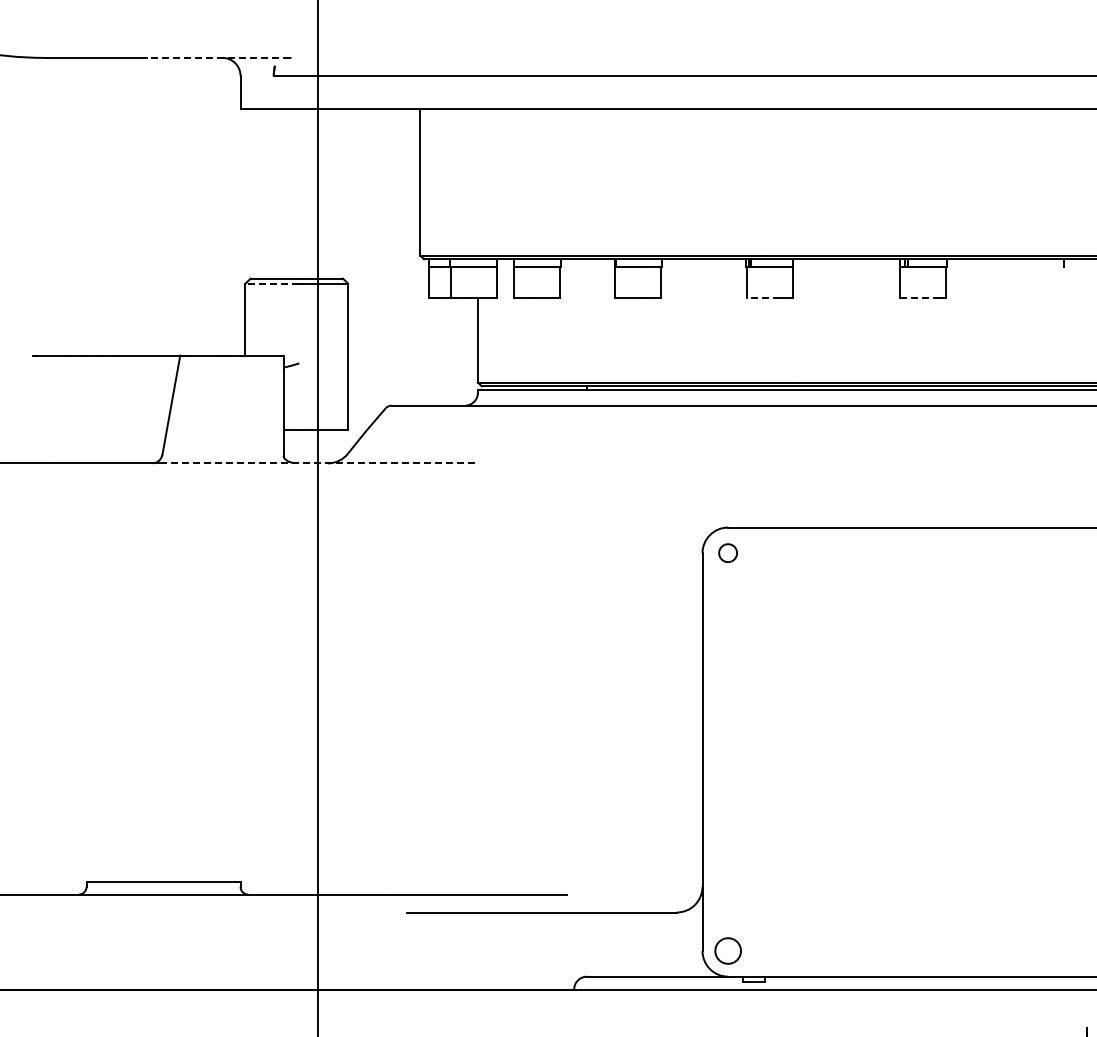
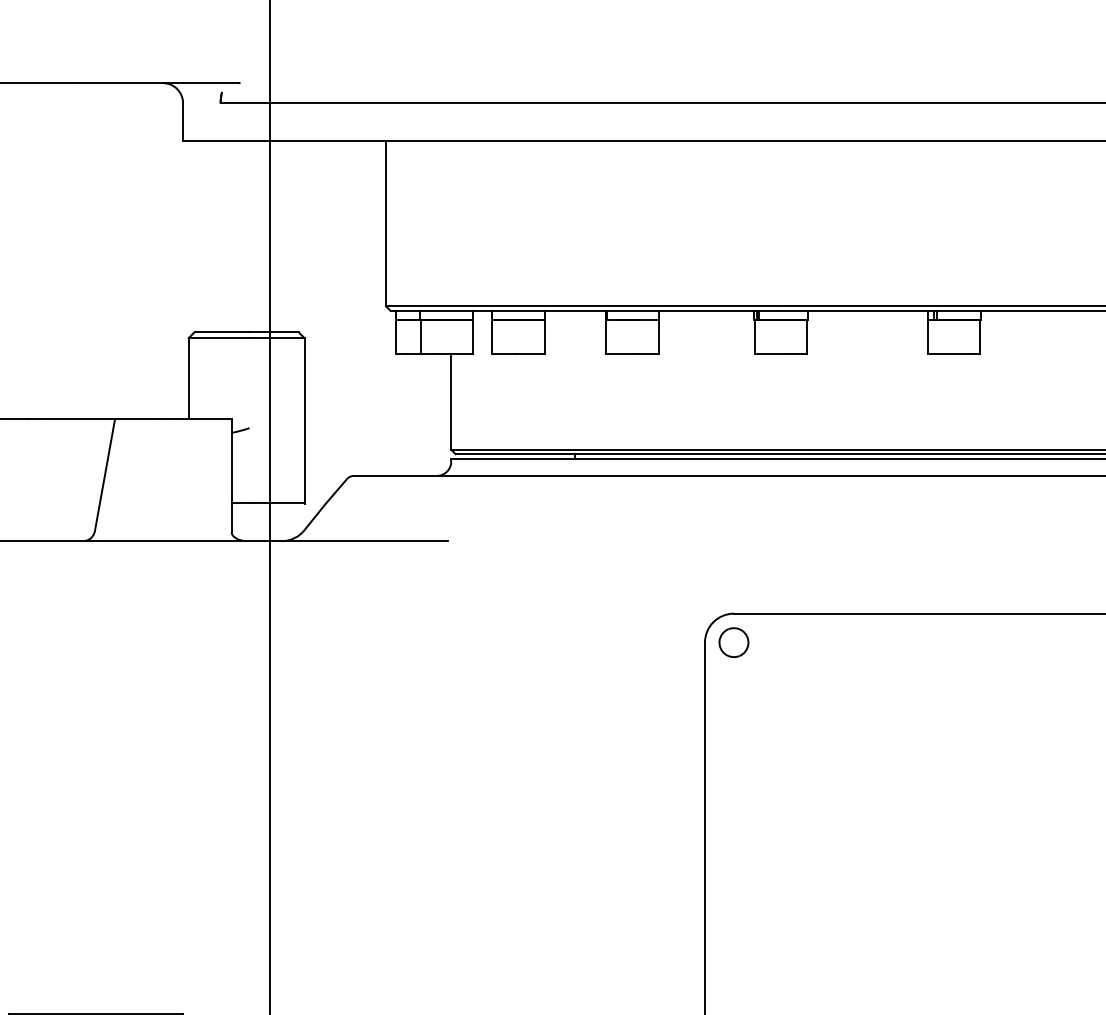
line: (217, 57) -> (157, 82), dashed -> solid
line: (272, 283) -> (219, 337), dashed -> solid
line: (762, 298) -> (772, 354), dashed -> solid
line: (919, 298) -> (950, 354), dashed -> solid
line: (320, 463) -> (273, 541), dashed -> solid
part: (727, 552) -> (733, 641), size x1.43

